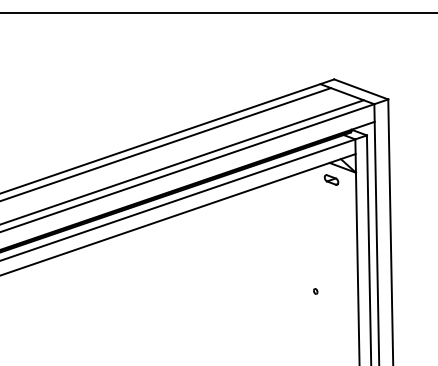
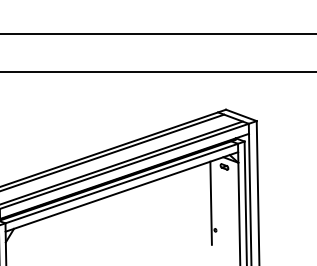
line: (306, 242) -> (210, 202), added

